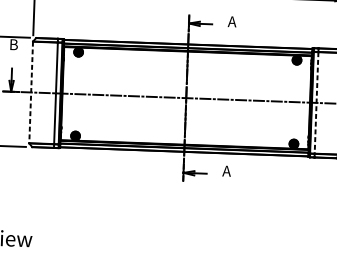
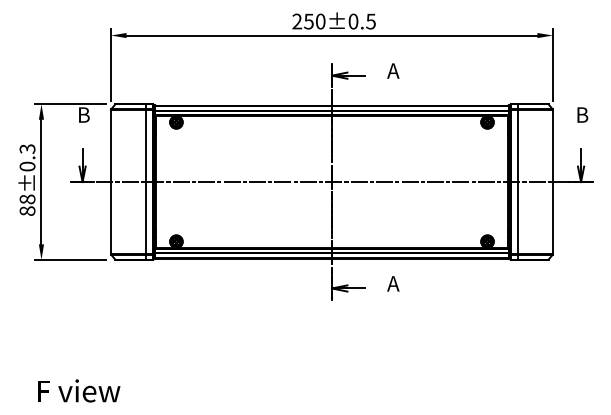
line: (31, 92) -> (111, 182), dashed -> solid
line: (316, 103) -> (517, 182), dashed -> solid

